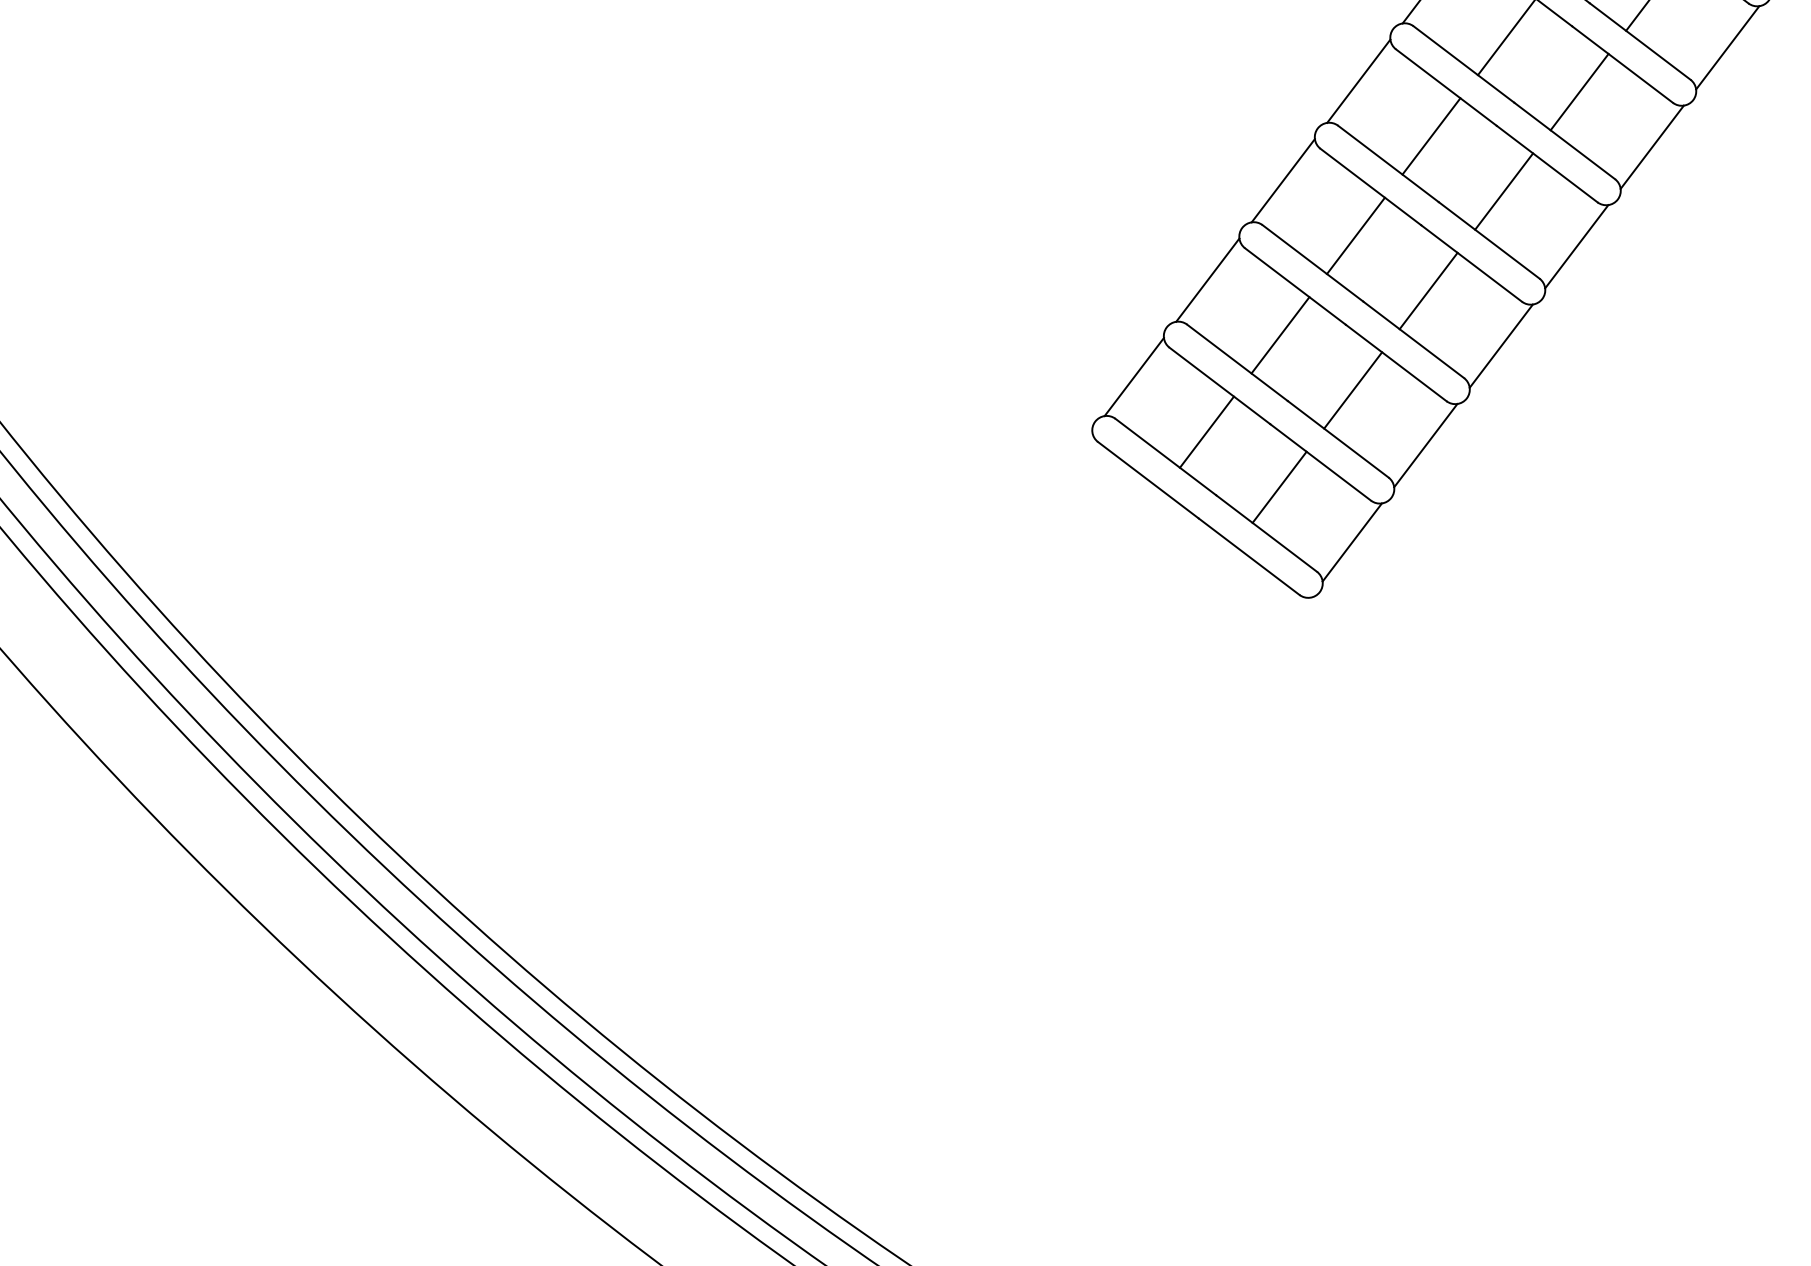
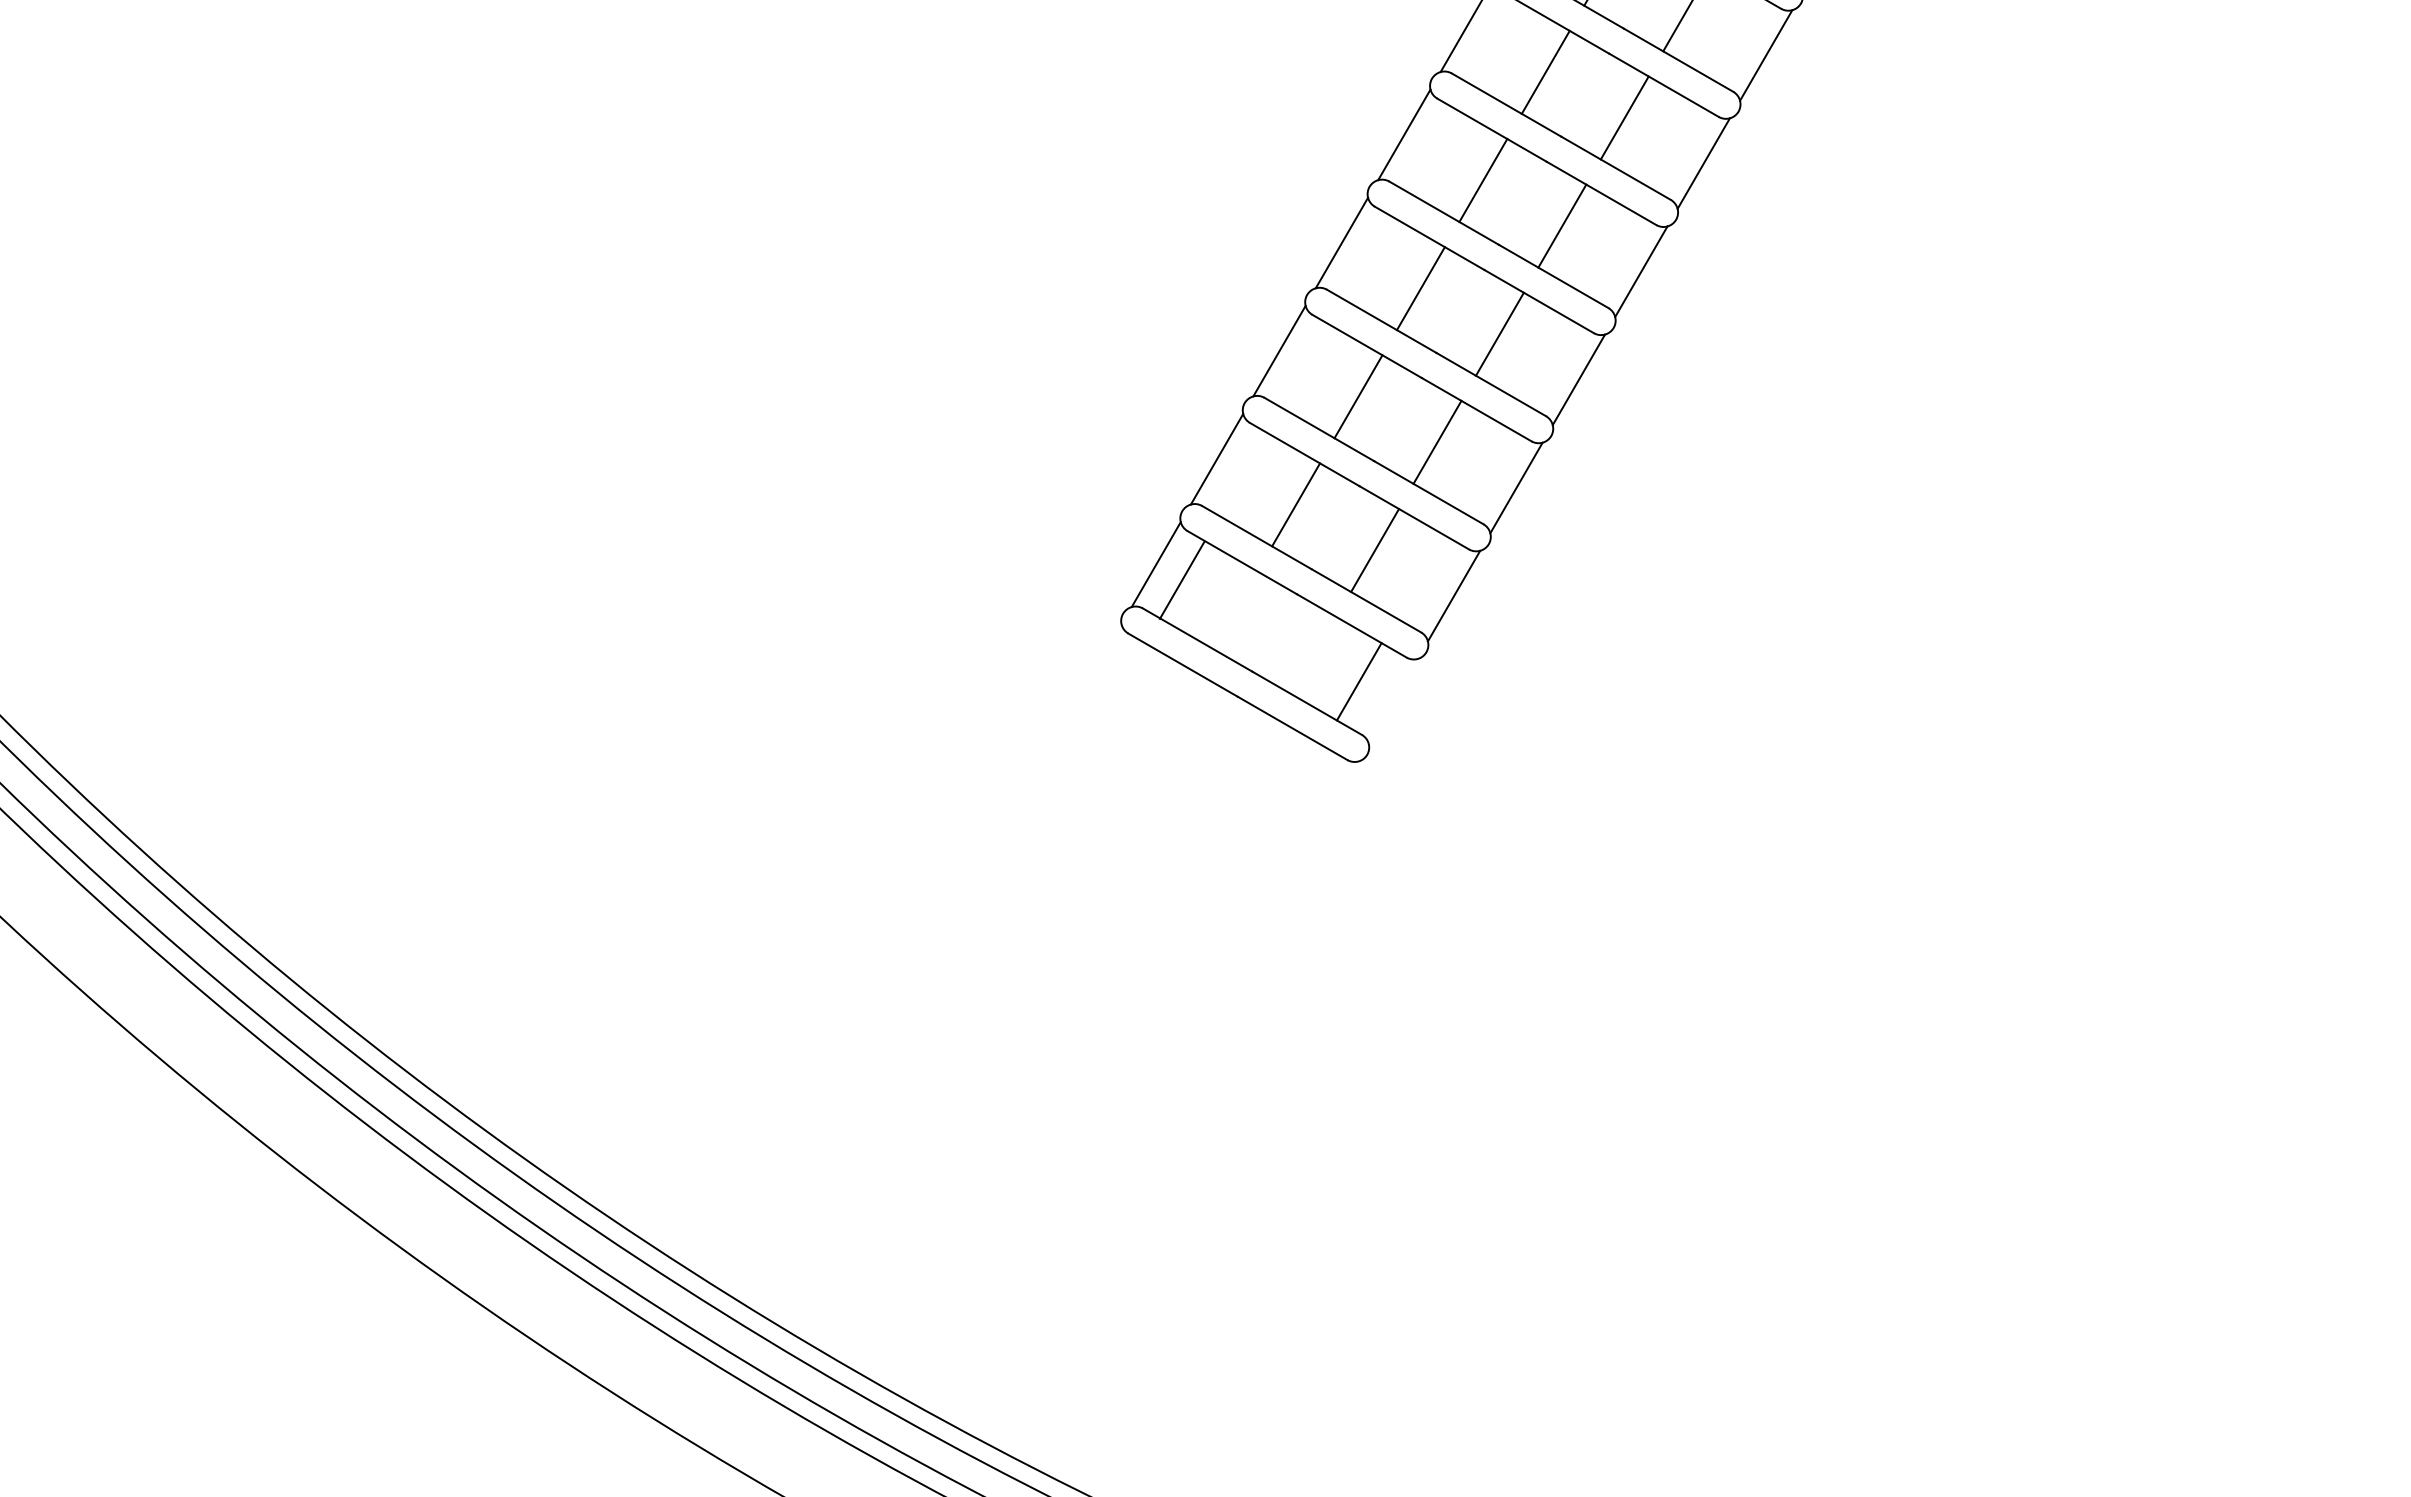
line: (1206, 431) -> (1181, 579), moved
line: (1278, 486) -> (1358, 681), moved
line: (1351, 541) -> (1392, 700), removed

